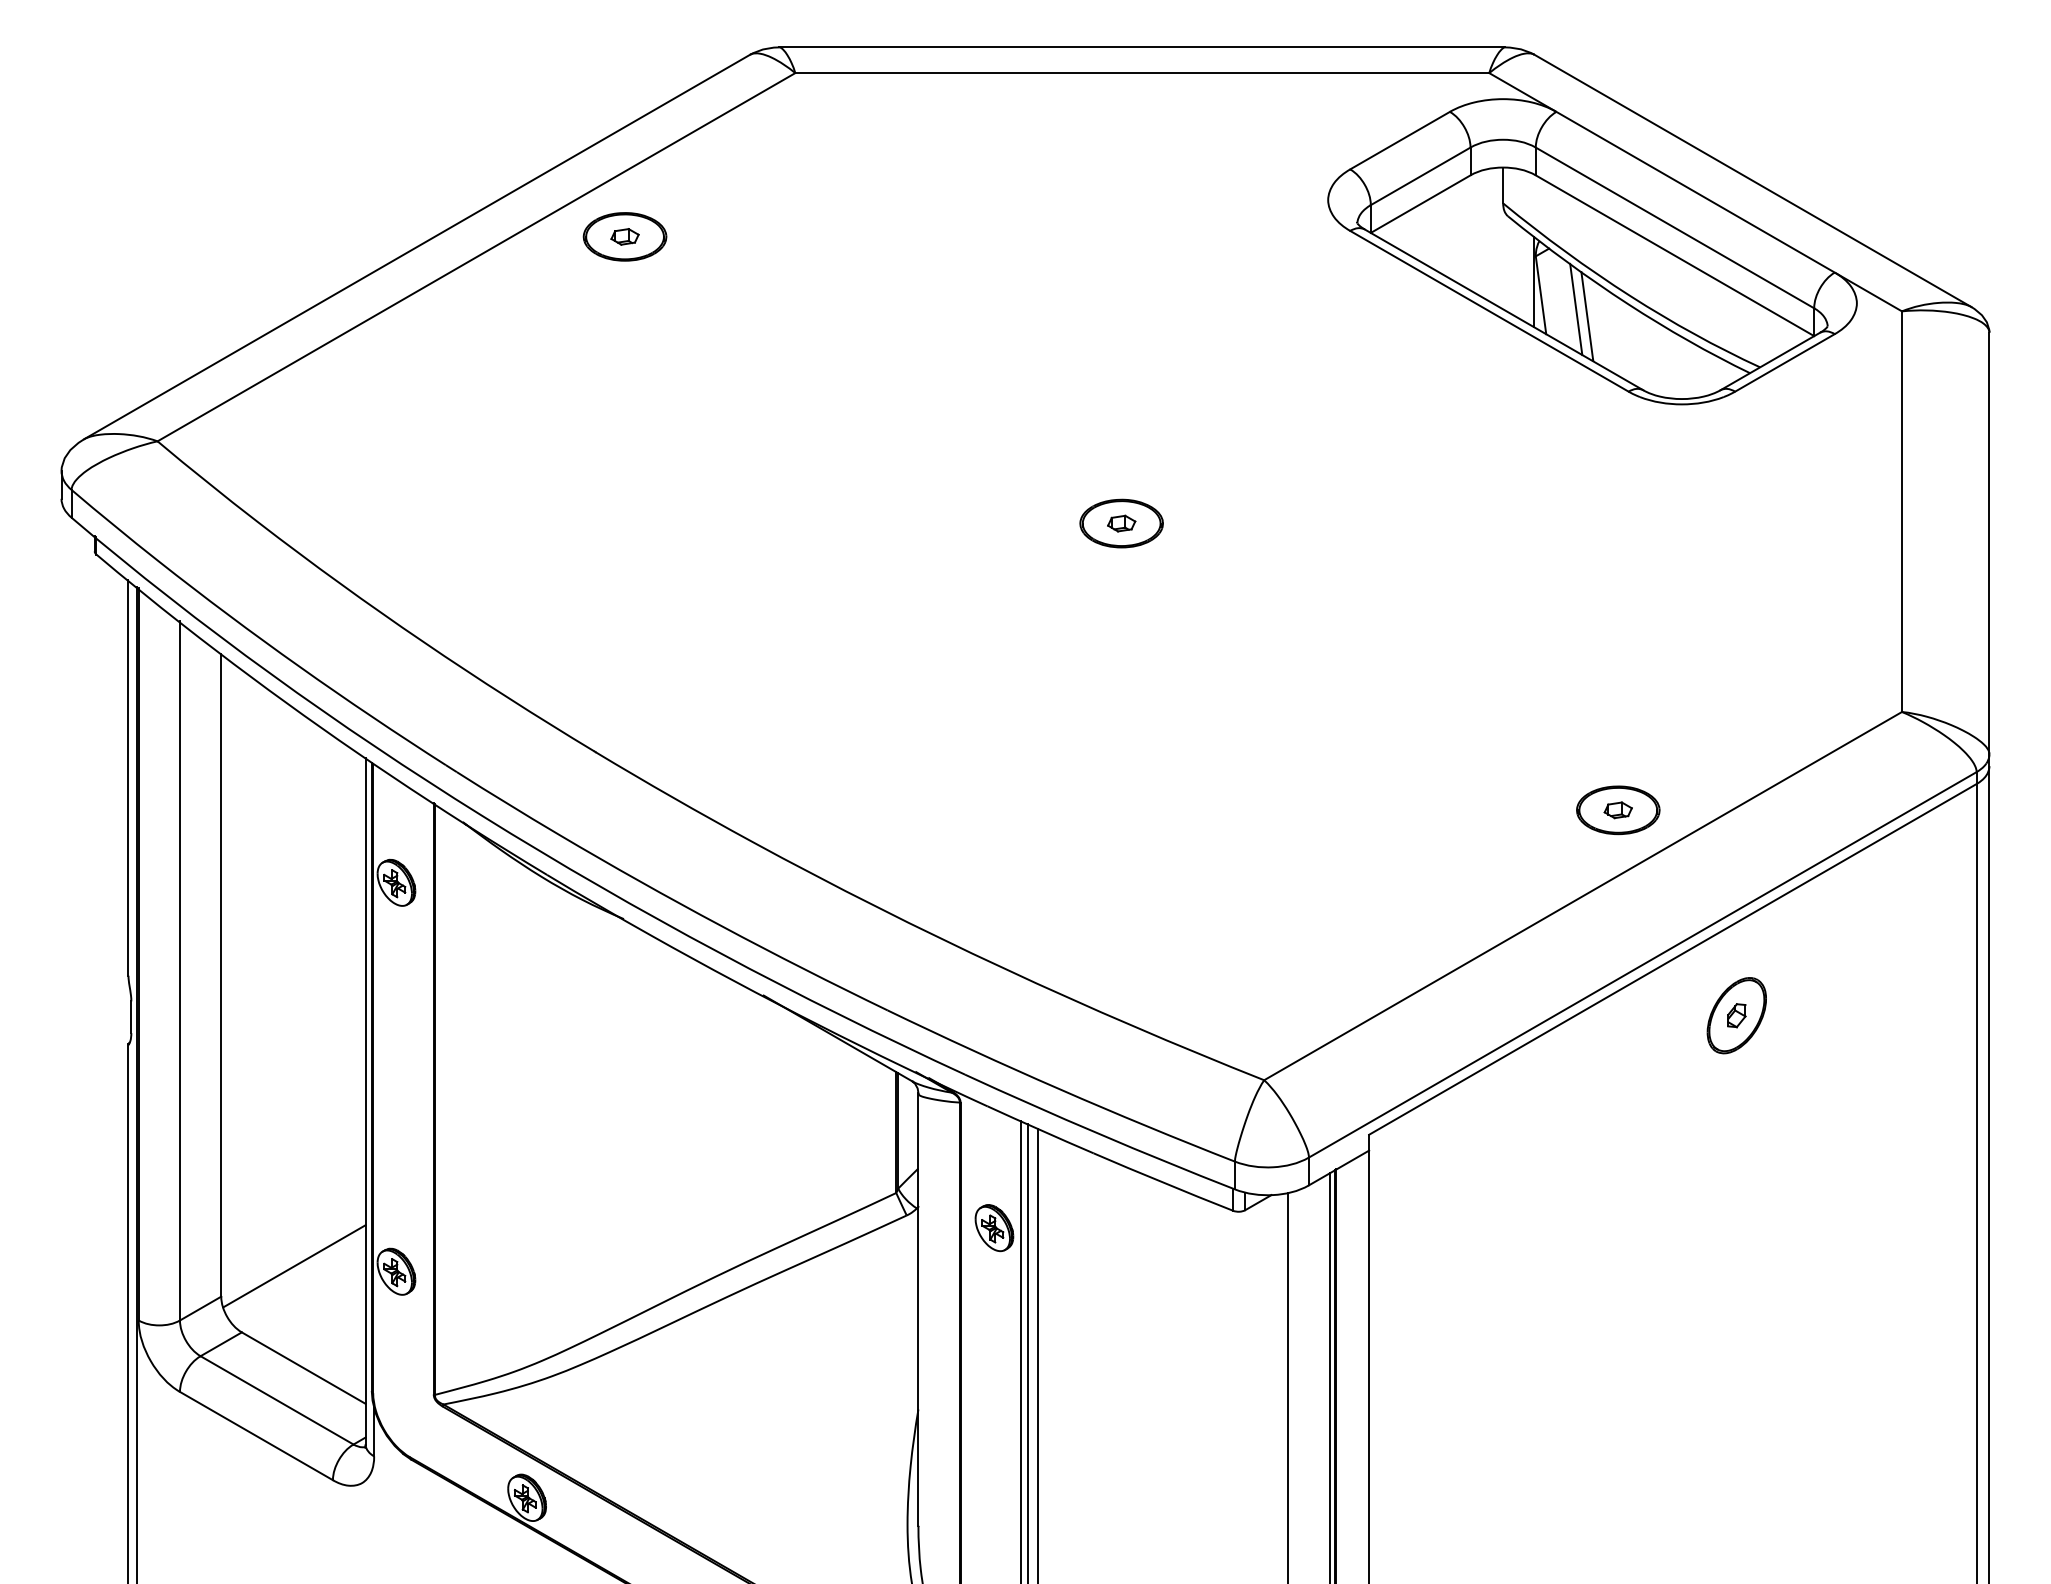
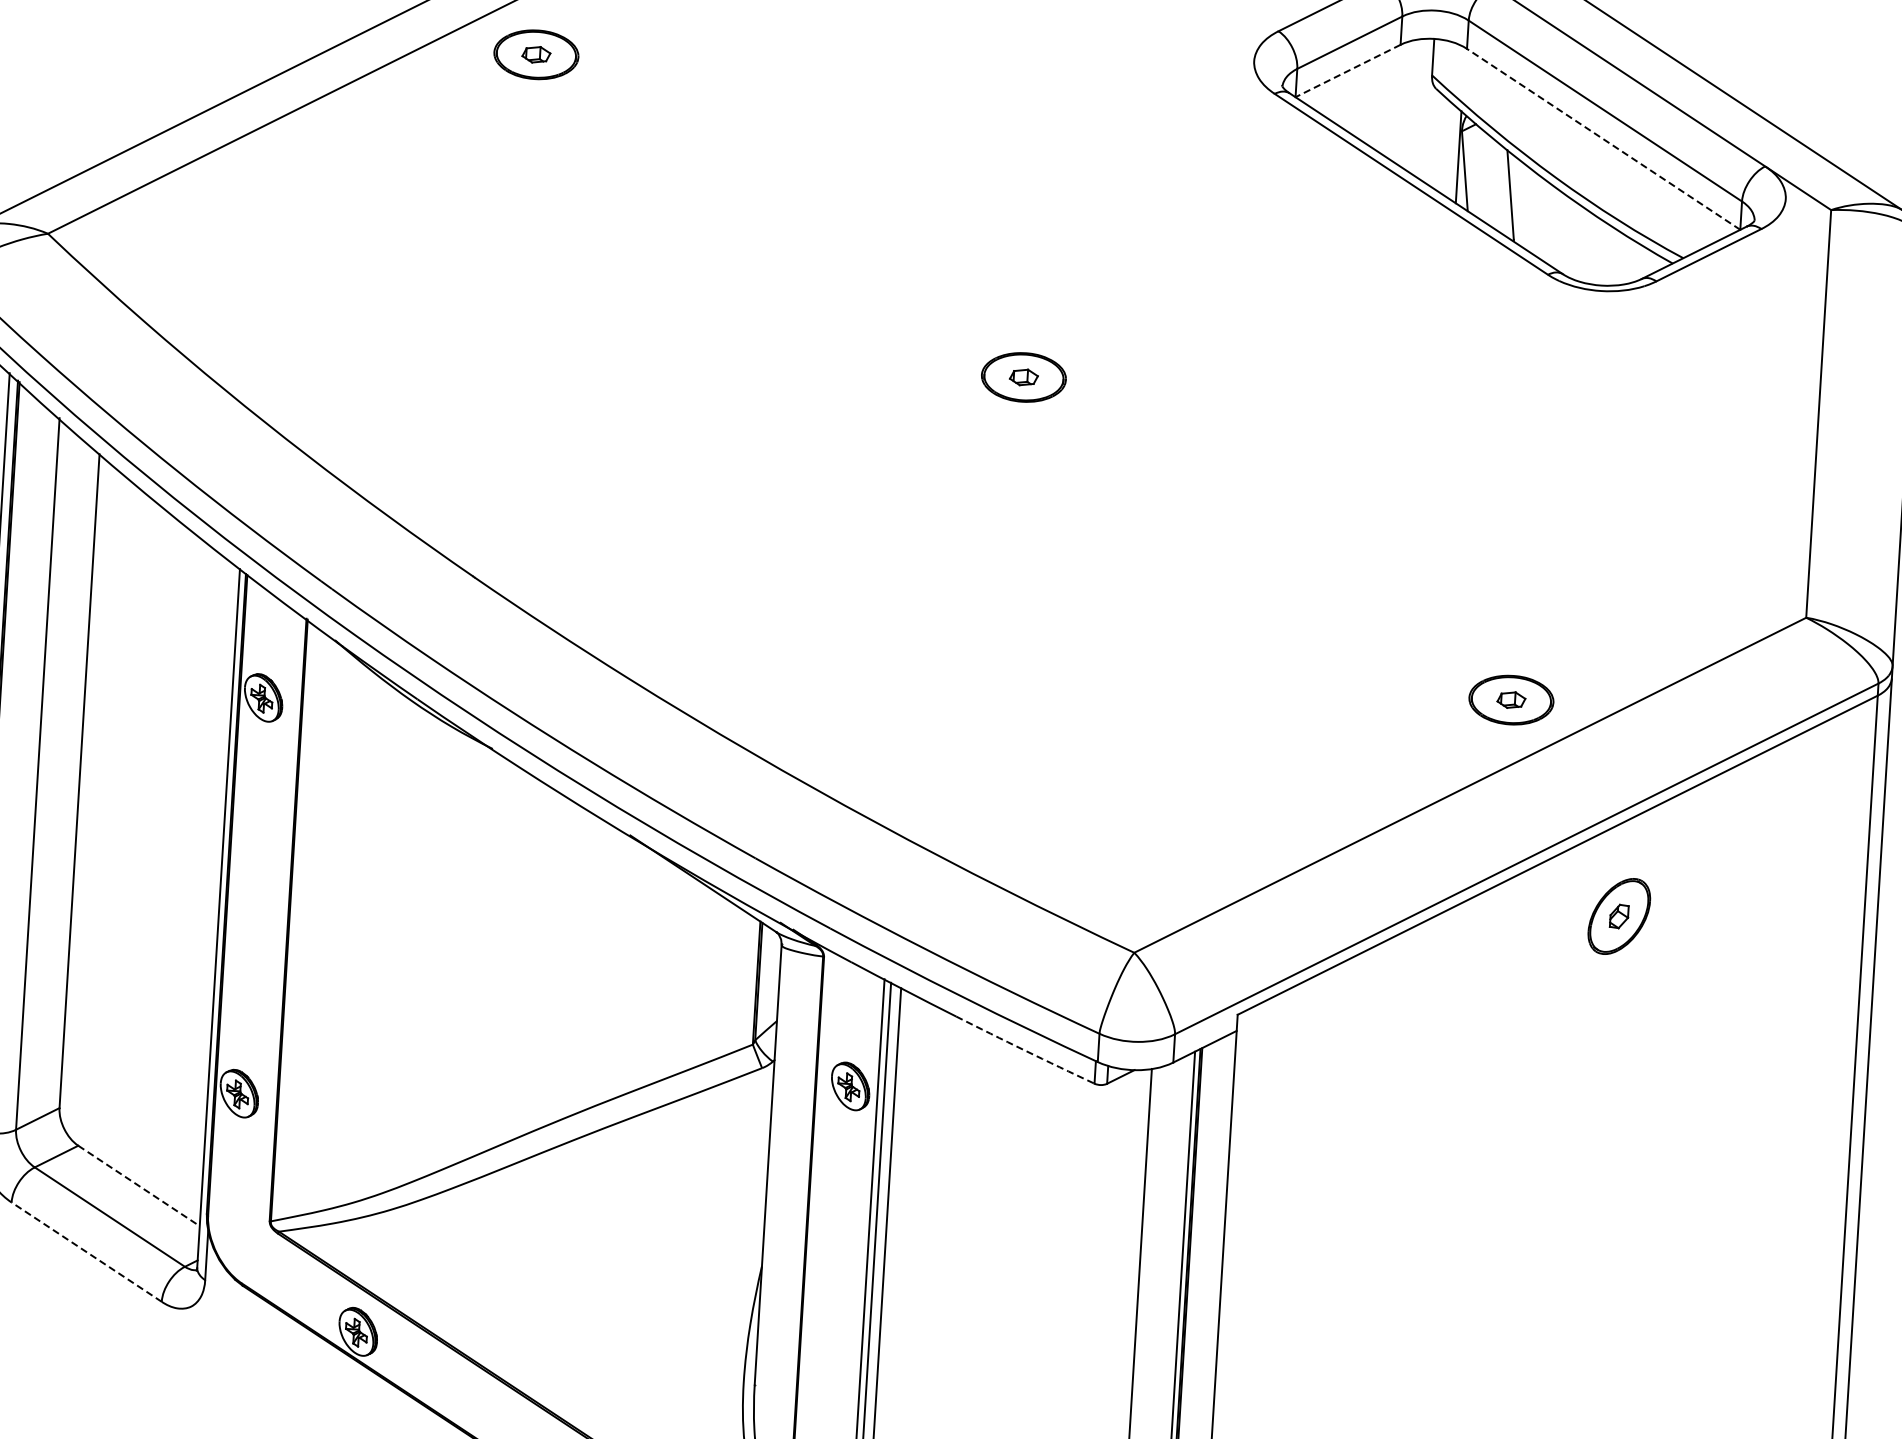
line: (1420, 204) -> (1347, 71), solid -> dashed
line: (1675, 255) -> (1604, 139), solid -> dashed
line: (1576, 309) -> (1500, 187), removed
arc: (1163, 1182) -> (1025, 1050), solid -> dashed
line: (294, 1266) -> (135, 1081), removed
line: (304, 1368) -> (139, 1186), solid -> dashed
line: (256, 1435) -> (86, 1251), solid -> dashed

